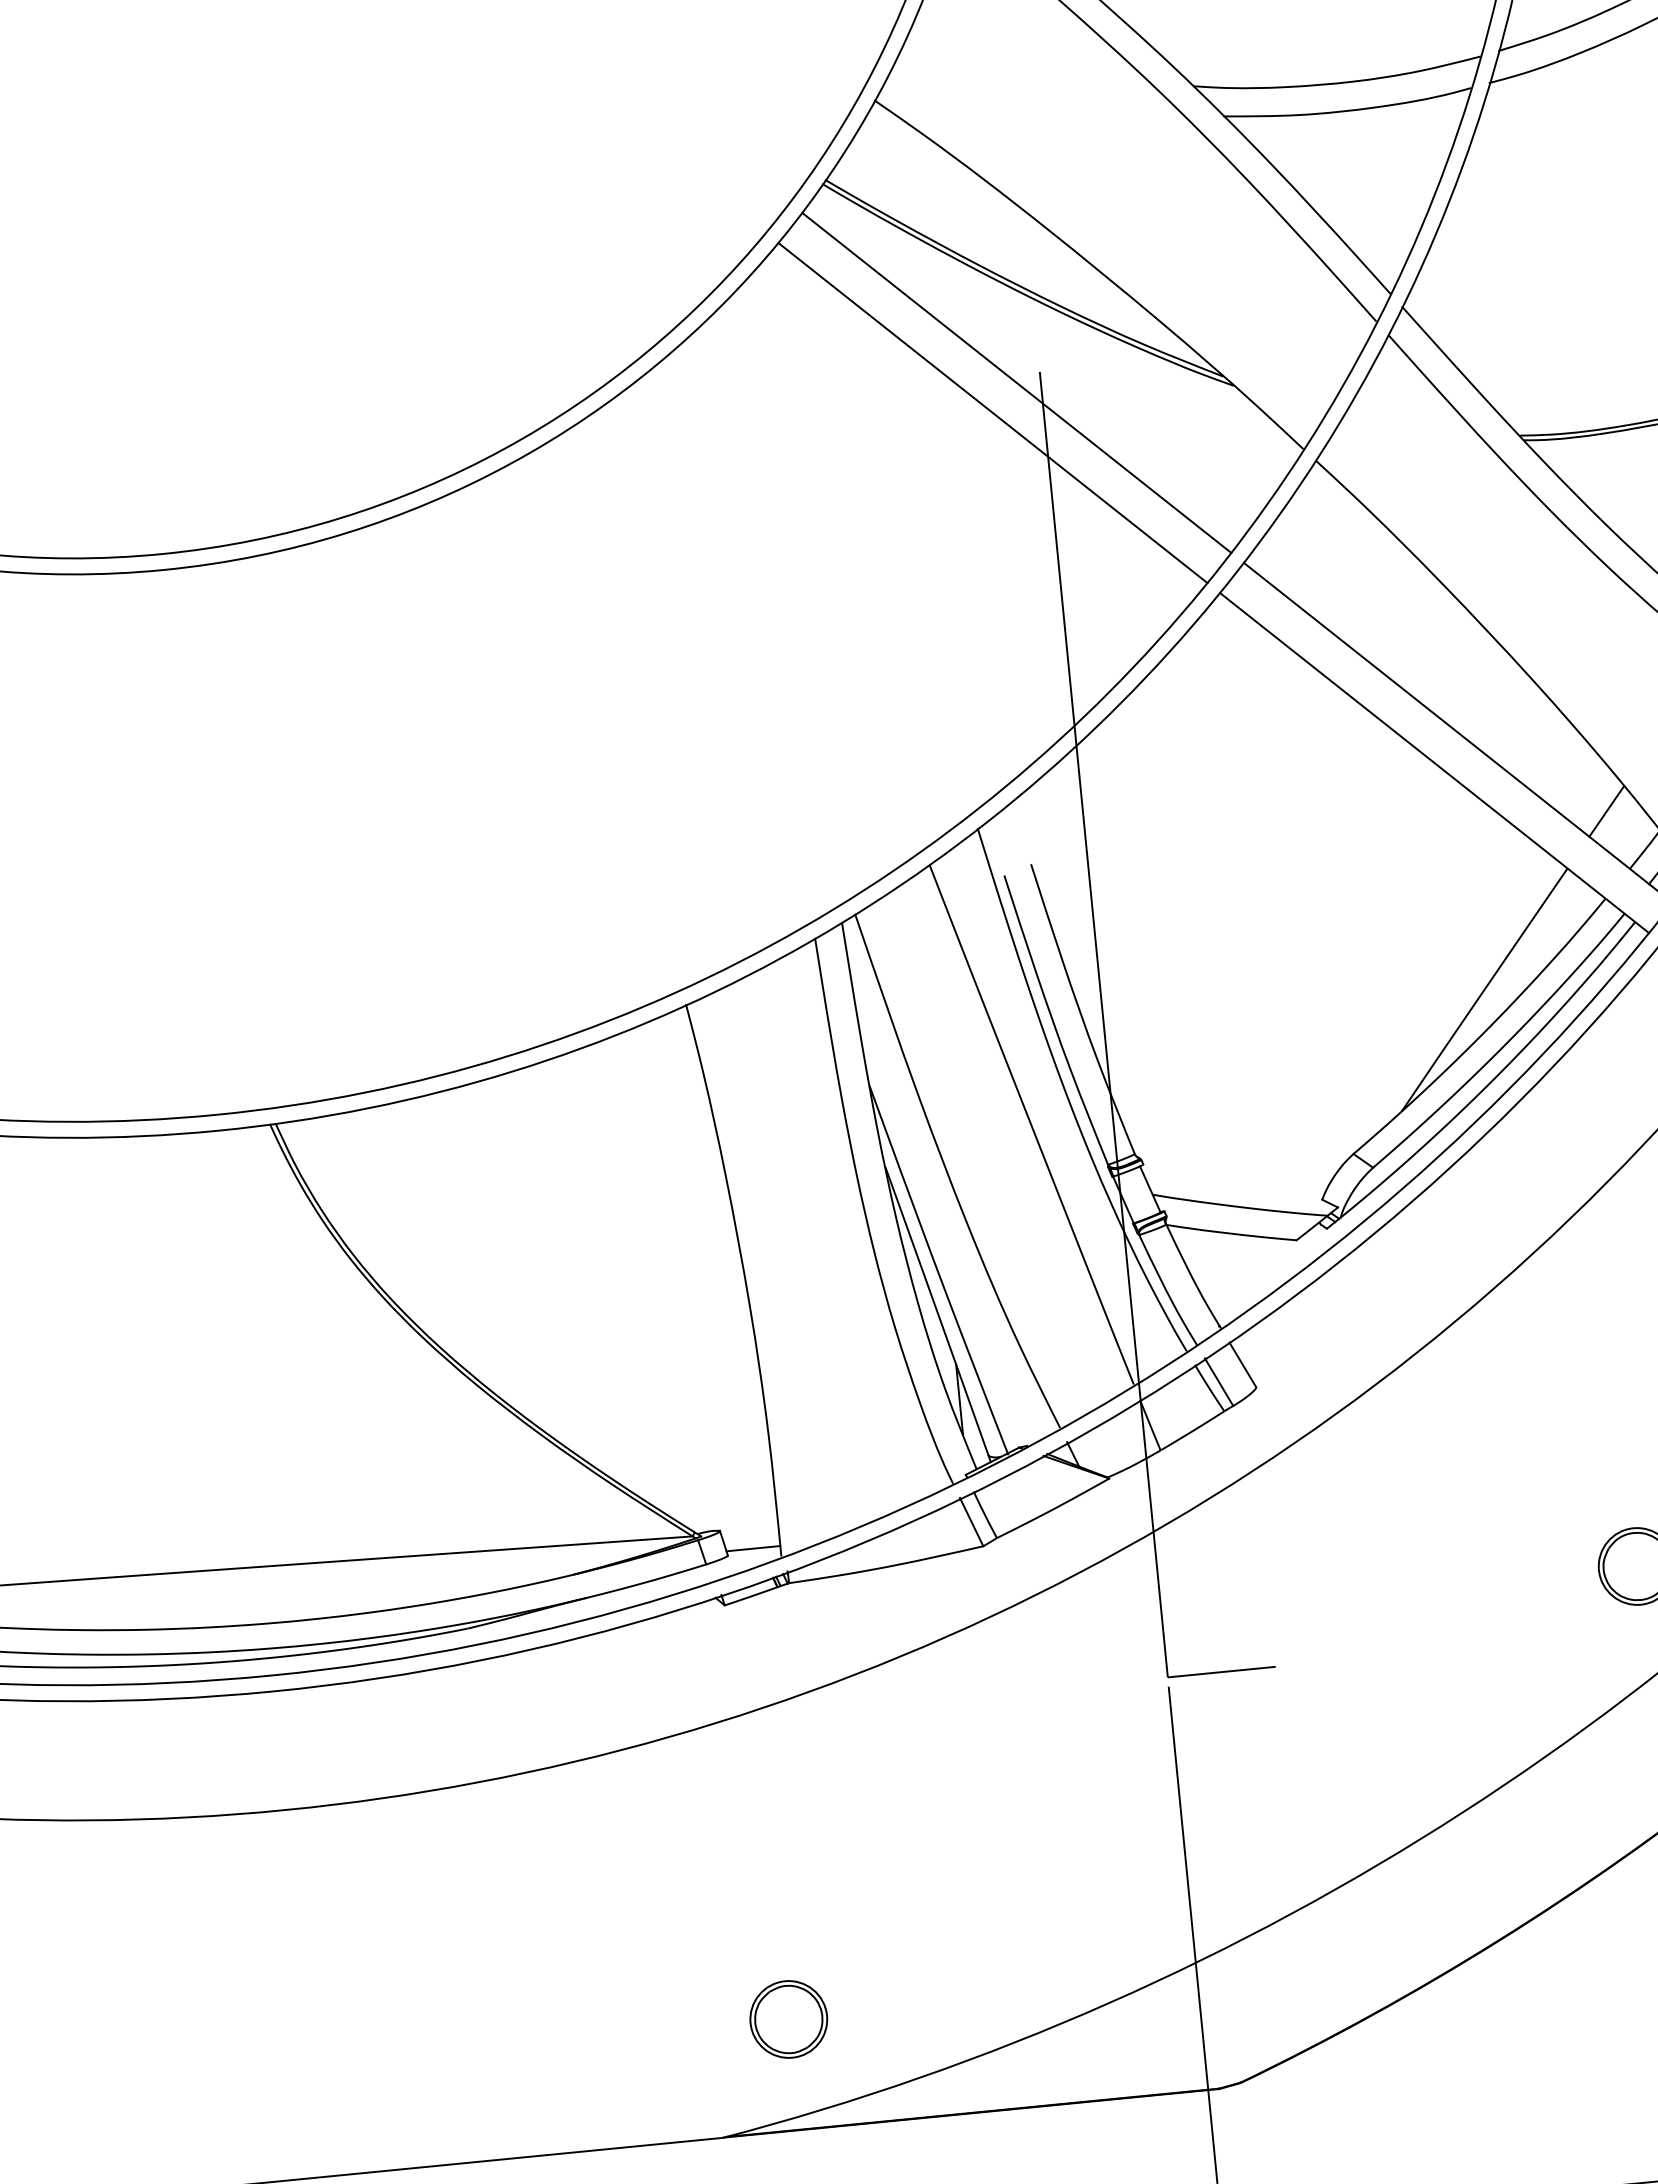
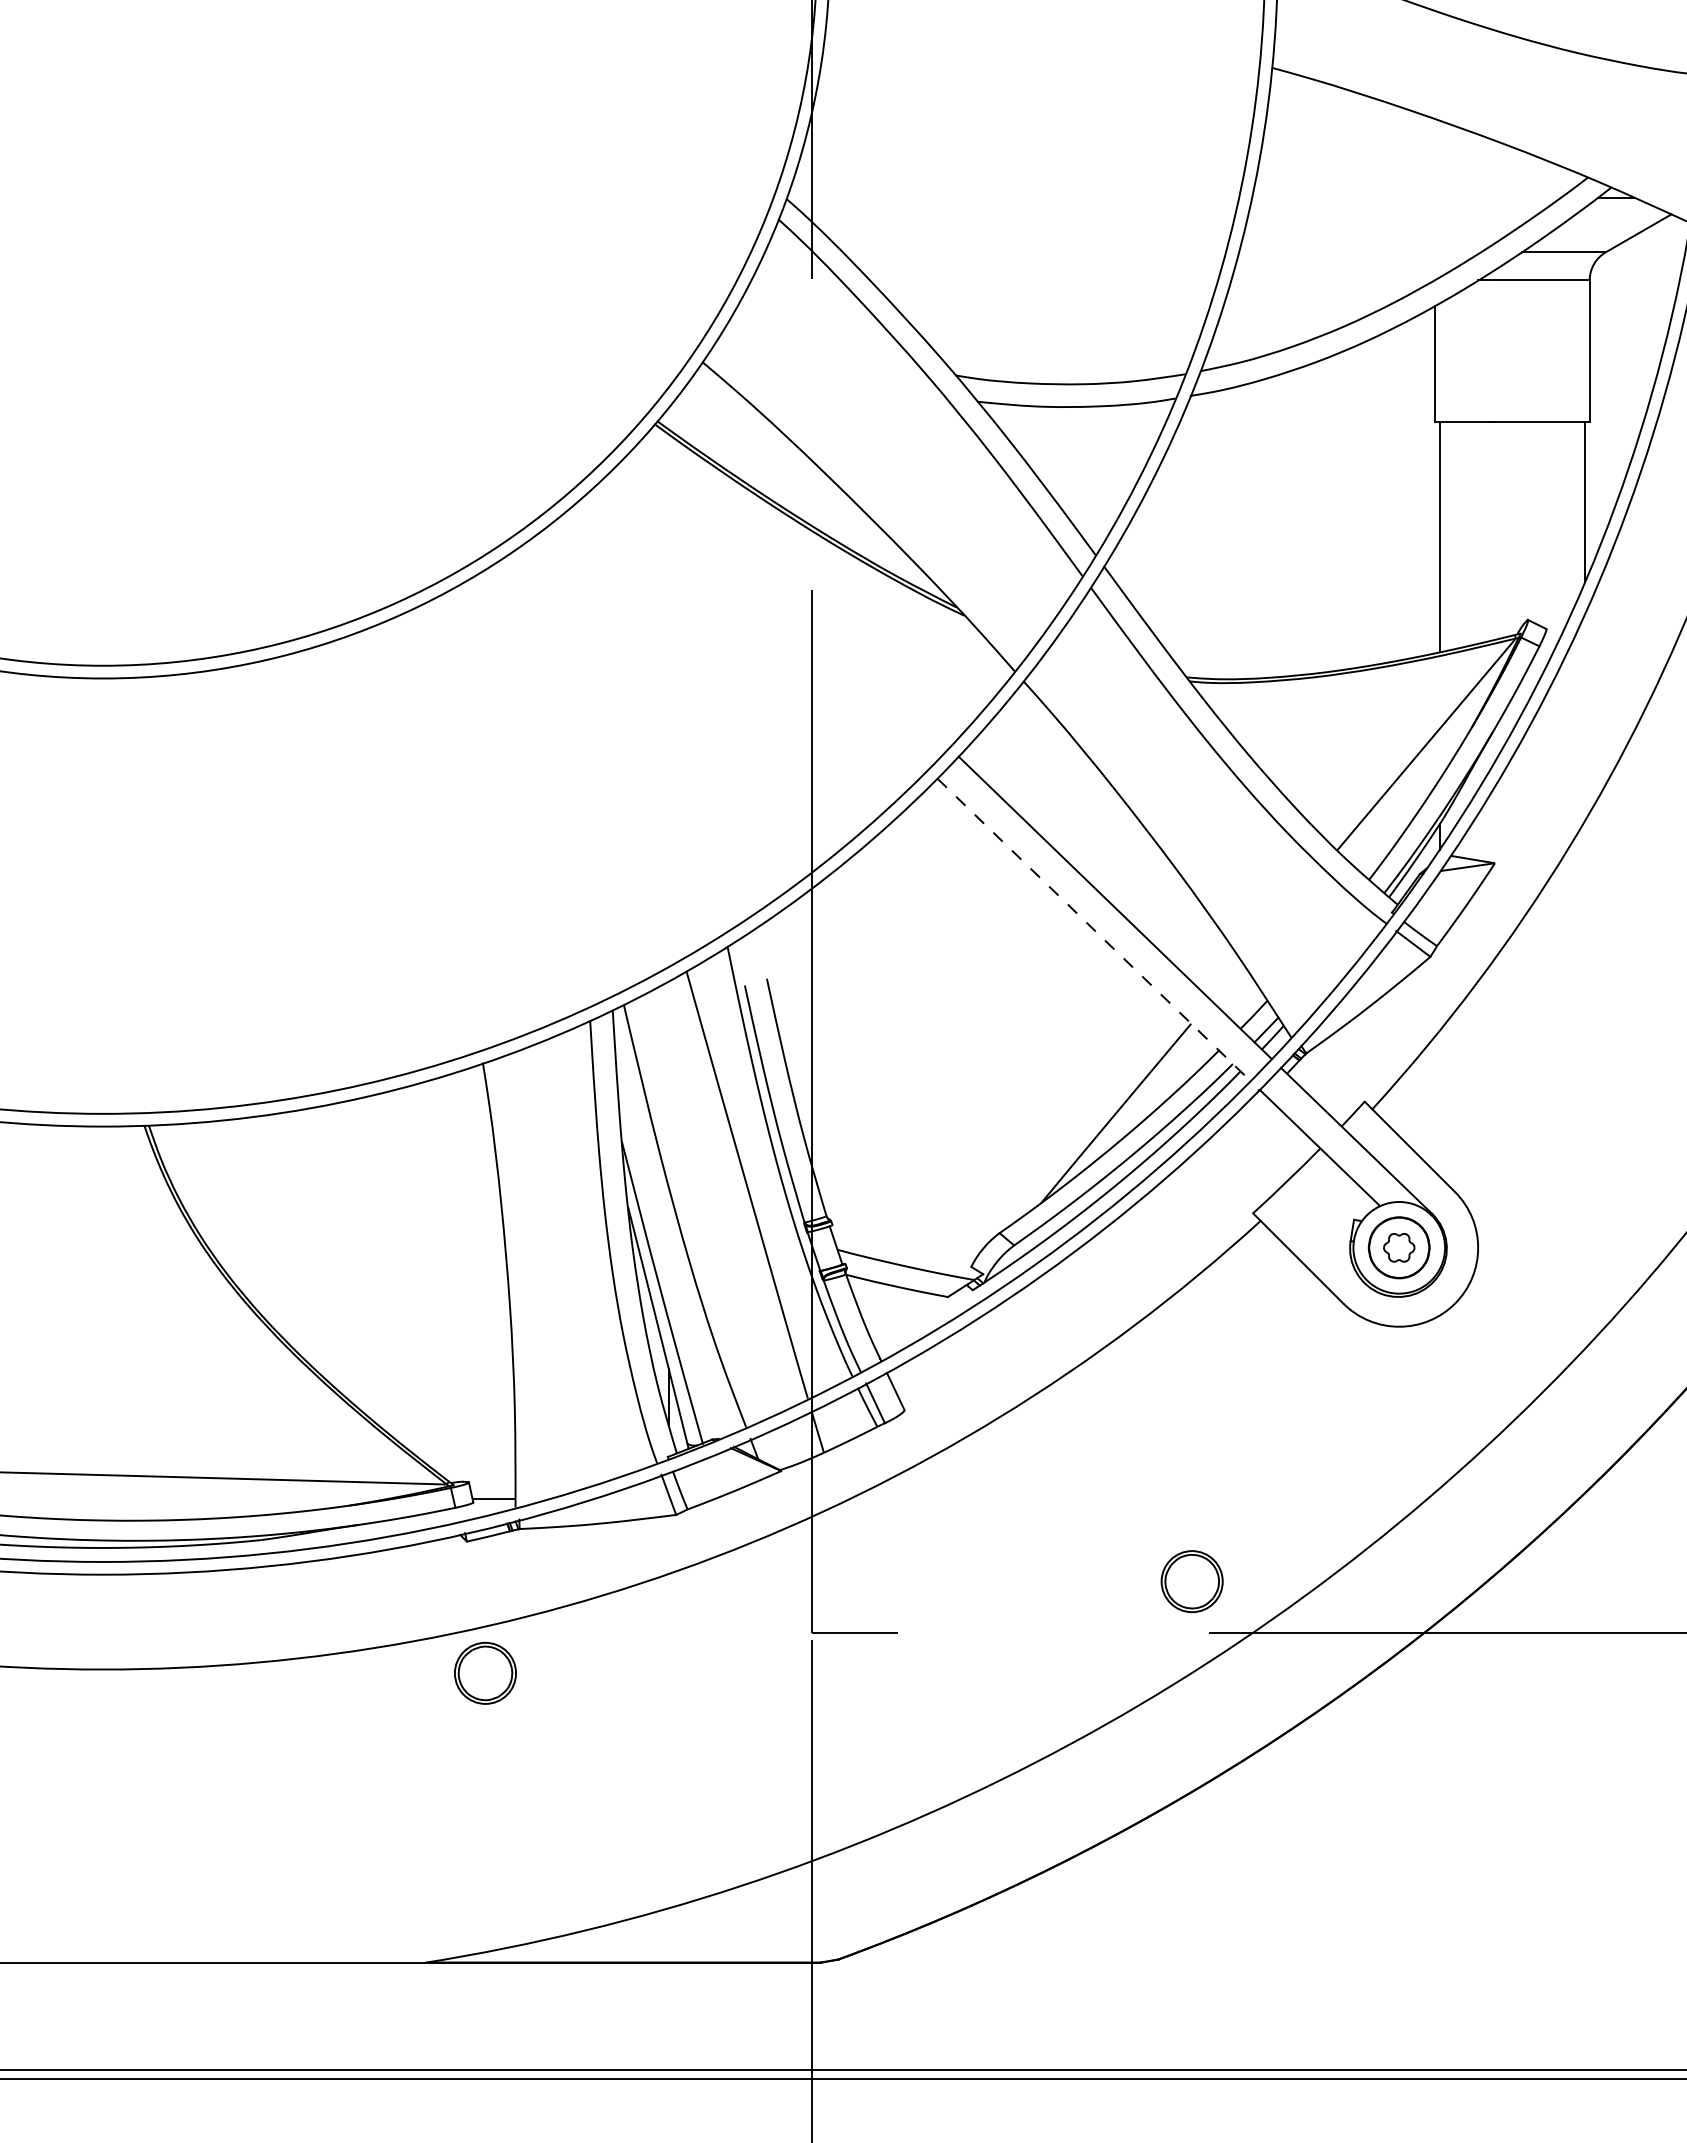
line: (1016, 382) -> (792, 596), removed
line: (992, 412) -> (771, 618), removed
line: (1434, 762) -> (1094, 929), solid -> dashed
line: (1606, 811) -> (1226, 981), removed
part: (788, 2018) -> (485, 1672), moved

